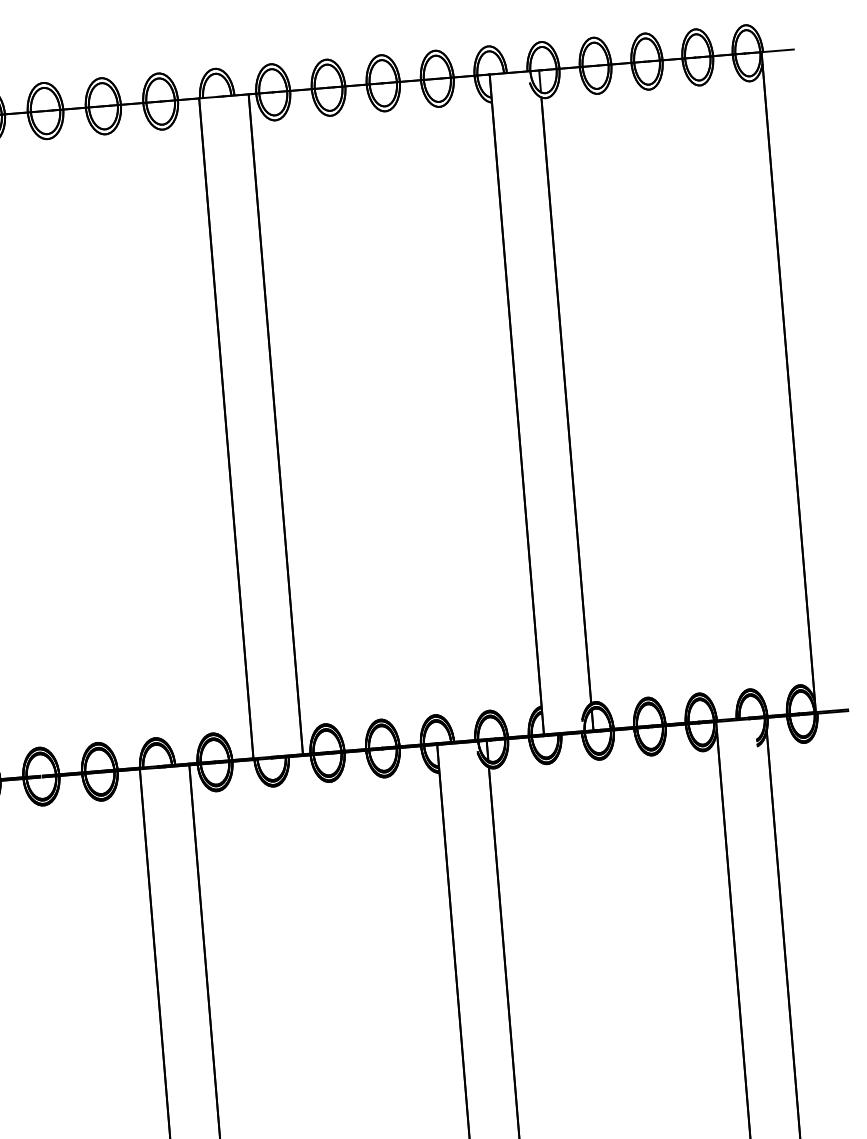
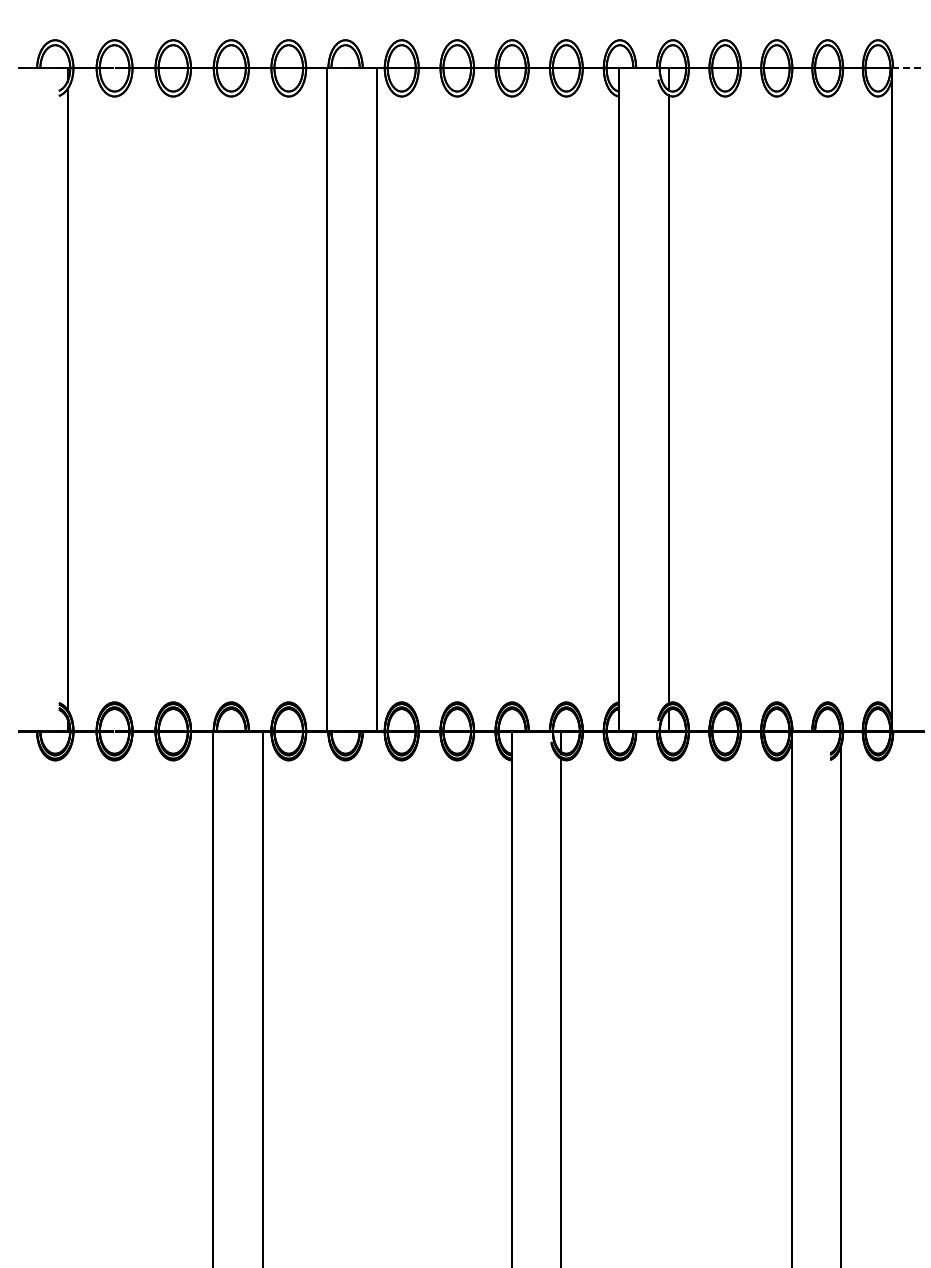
line: (778, 50) -> (908, 68), solid -> dashed

